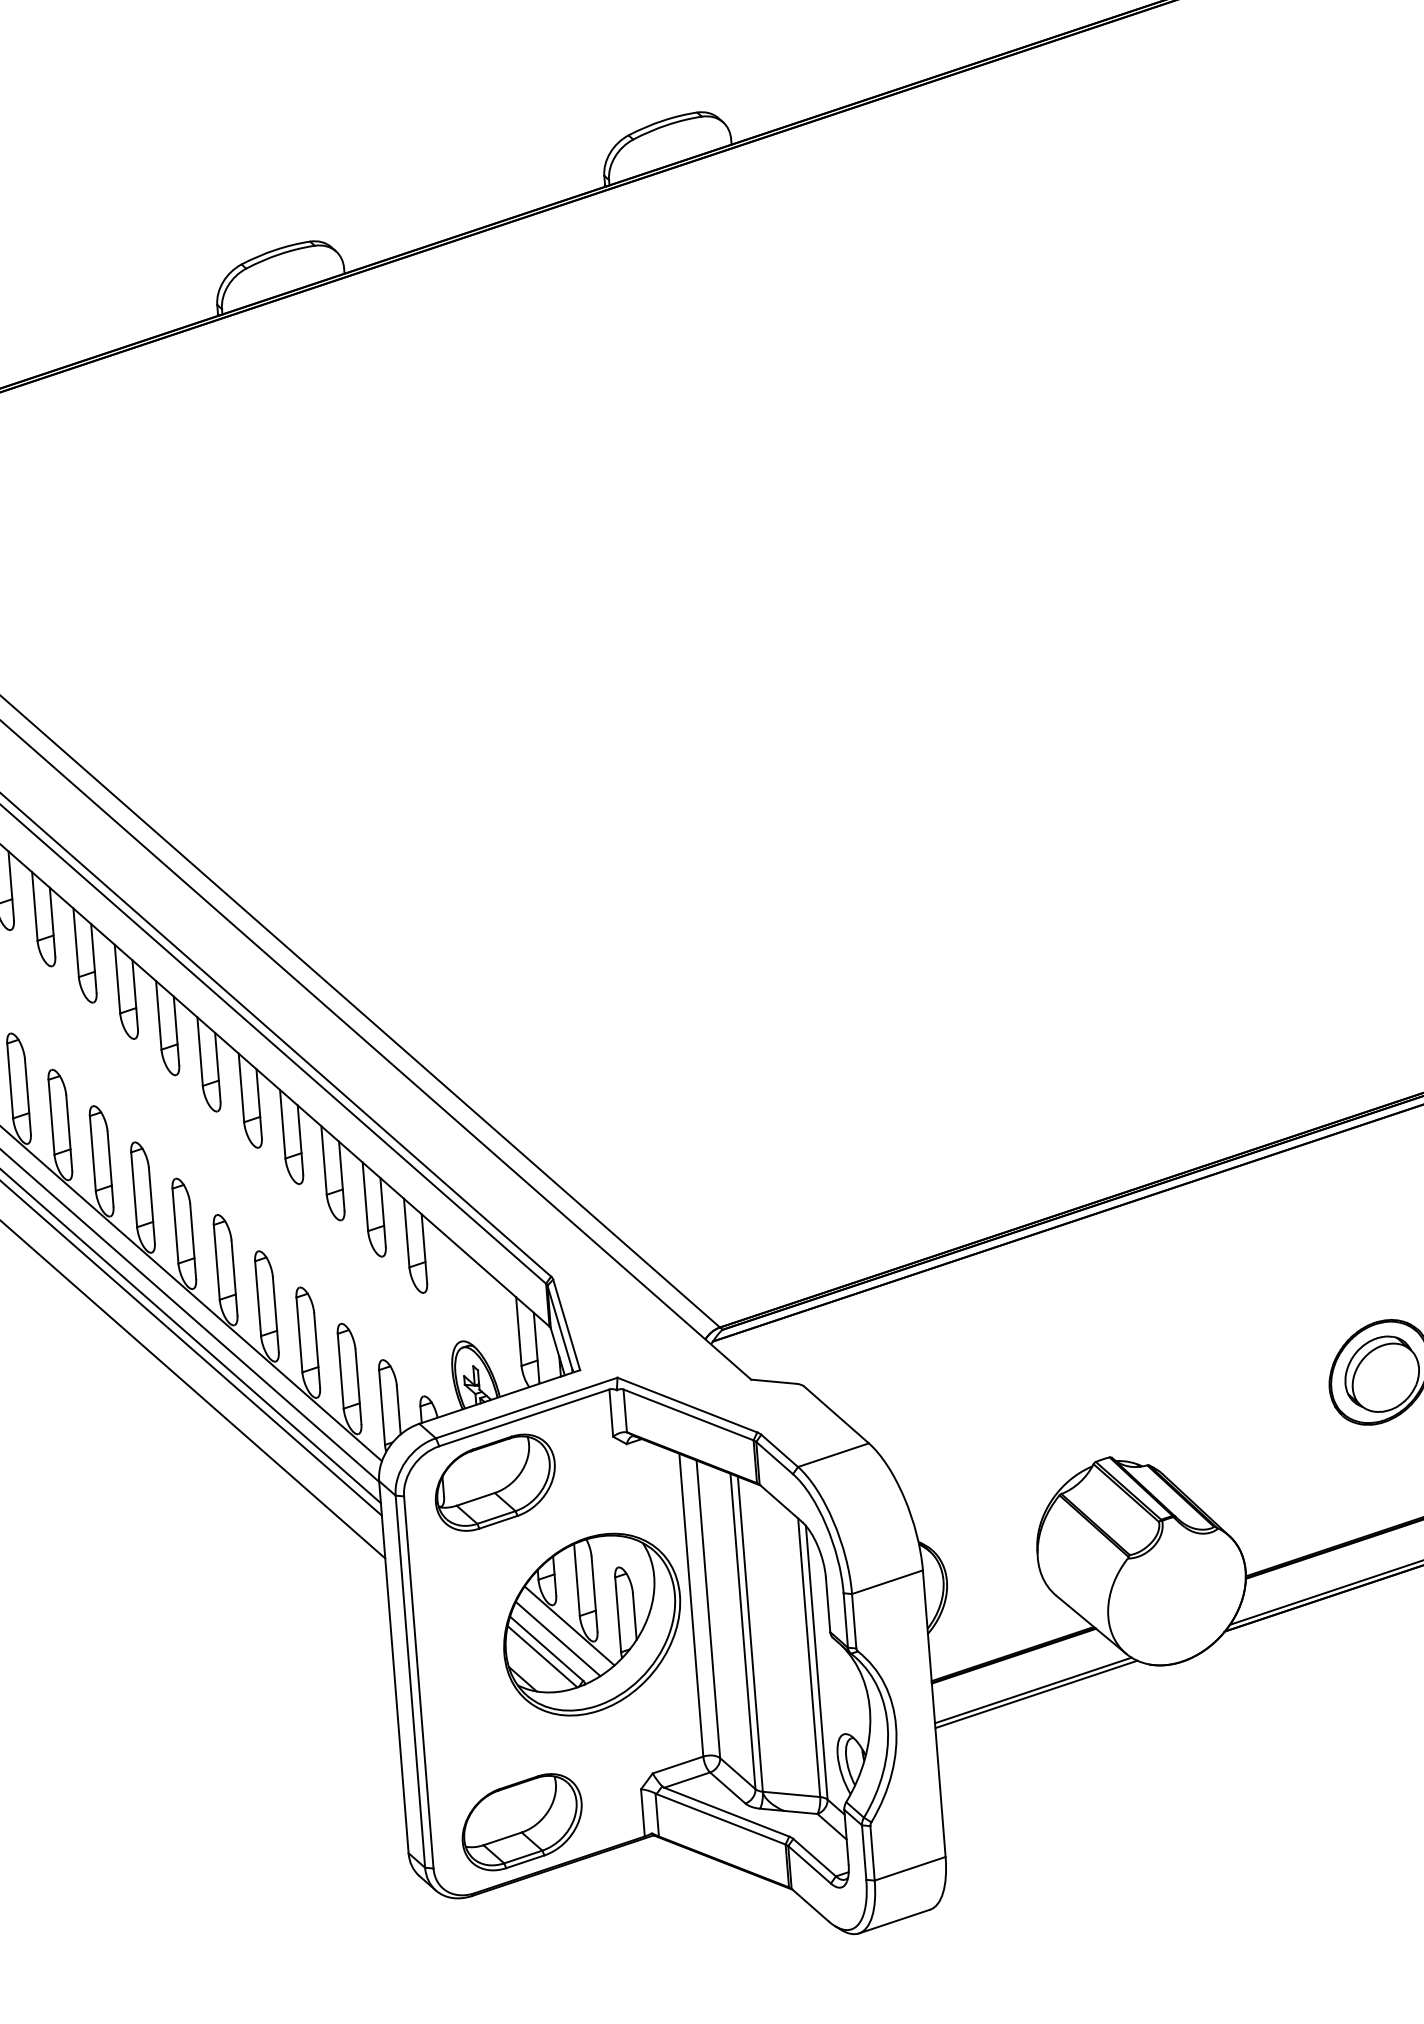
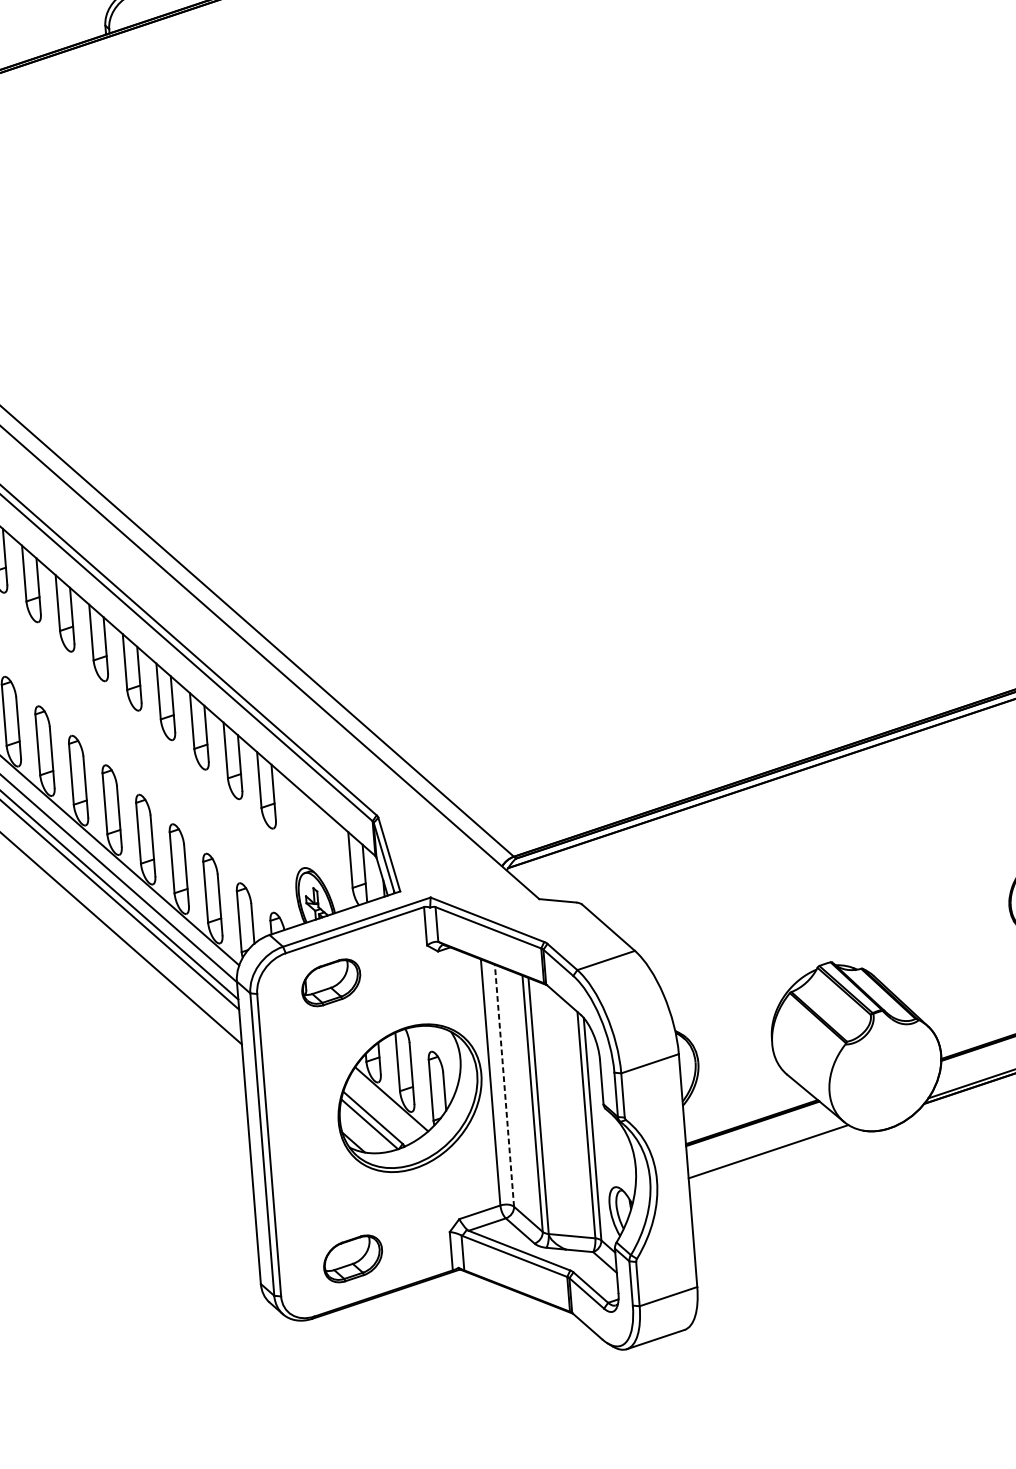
part: (494, 1482) -> (330, 982), size x0.6
line: (708, 1608) -> (504, 1085), solid -> dashed
line: (557, 1638) -> (381, 1109), removed
line: (1036, 1694) -> (771, 1154), removed
part: (521, 1822) -> (352, 1259), size x0.6

